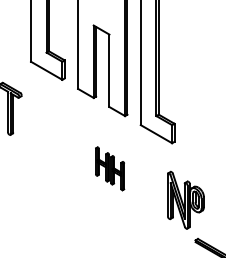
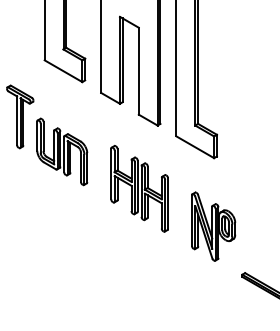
part: (45, 137) -> (62, 151), added
part: (109, 168) -> (139, 188), size x1.67
part: (185, 200) -> (213, 226), moved

